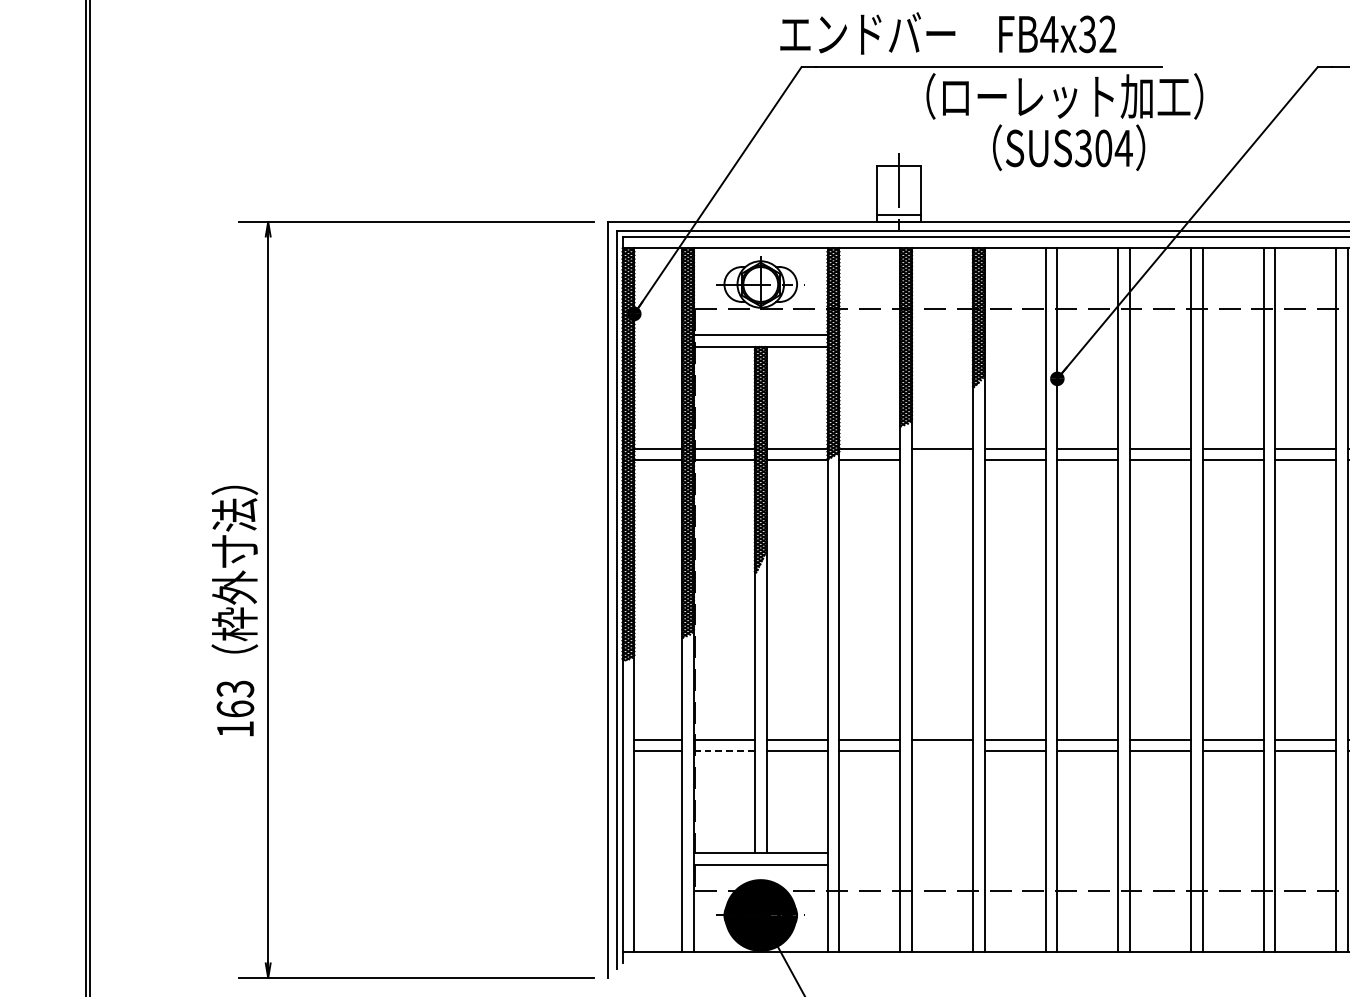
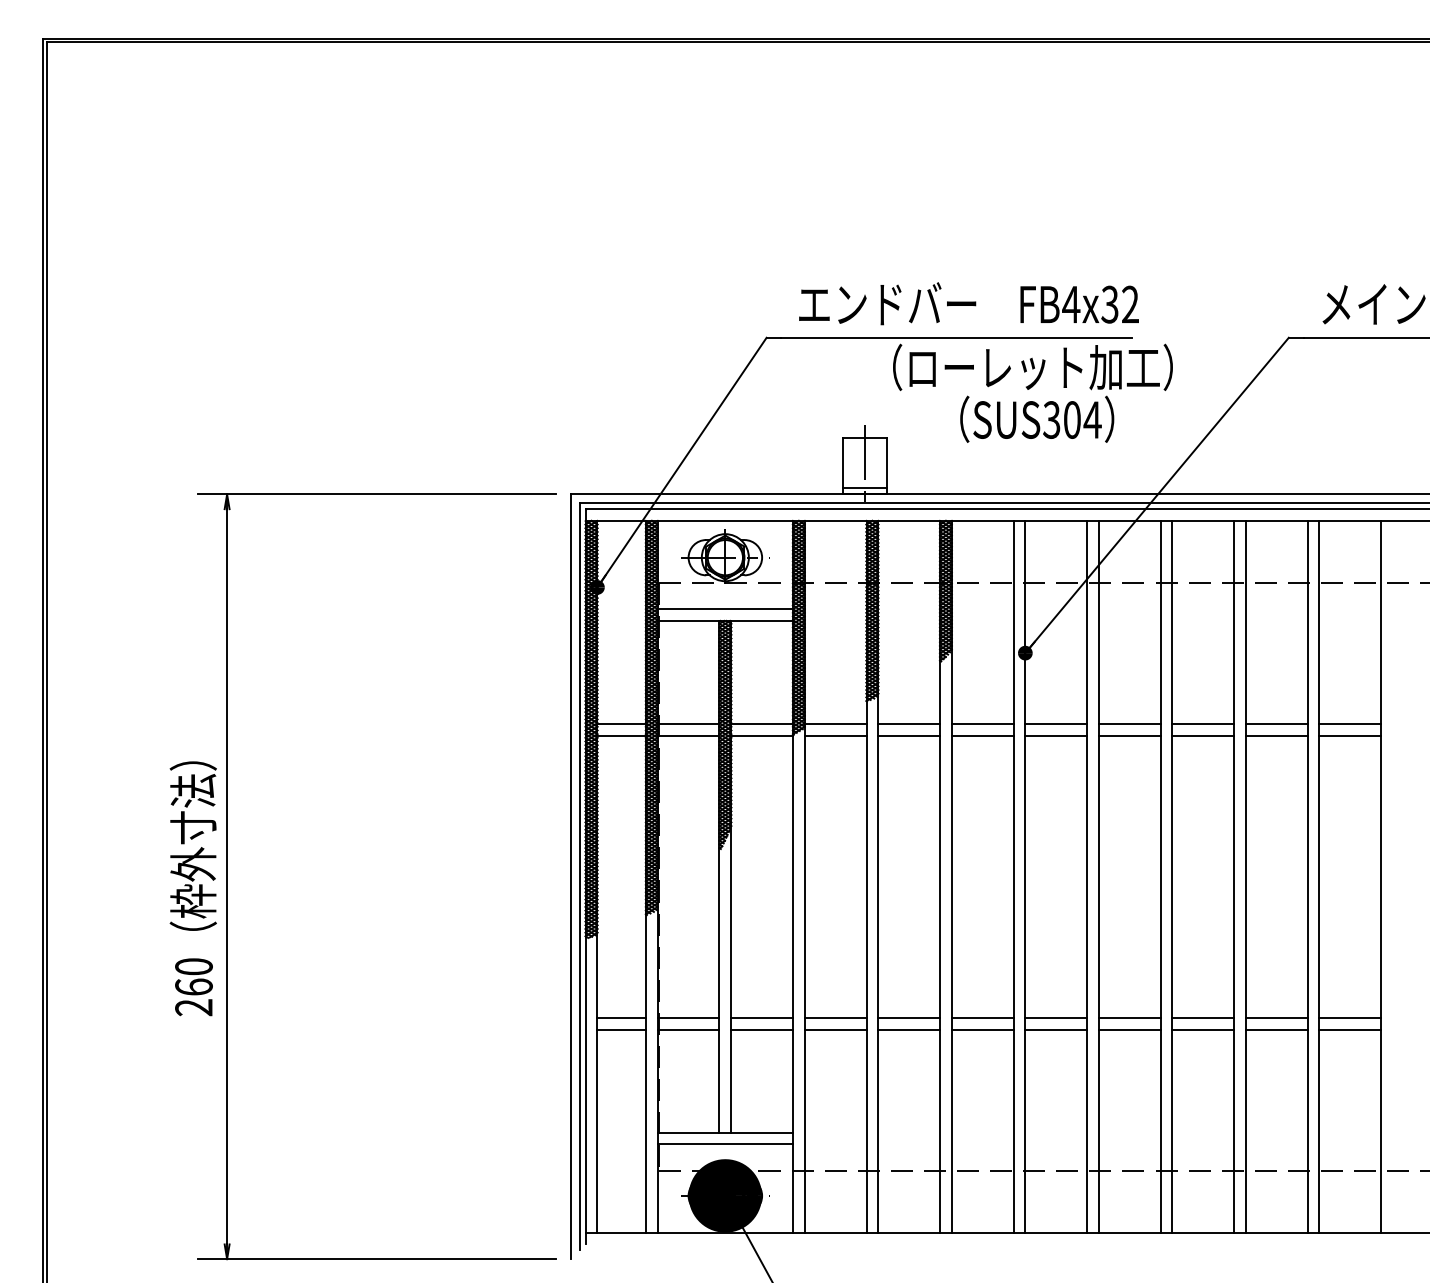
text: (947, 33) -> (968, 303), moved
line: (942, 460) -> (909, 735), added
text: (234, 709) -> (193, 987), 163 -> 260
line: (724, 750) -> (688, 1029), dashed -> solid
line: (942, 750) -> (909, 1029), added

